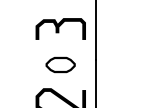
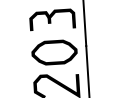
part: (60, 64) -> (54, 52), size x1.67

